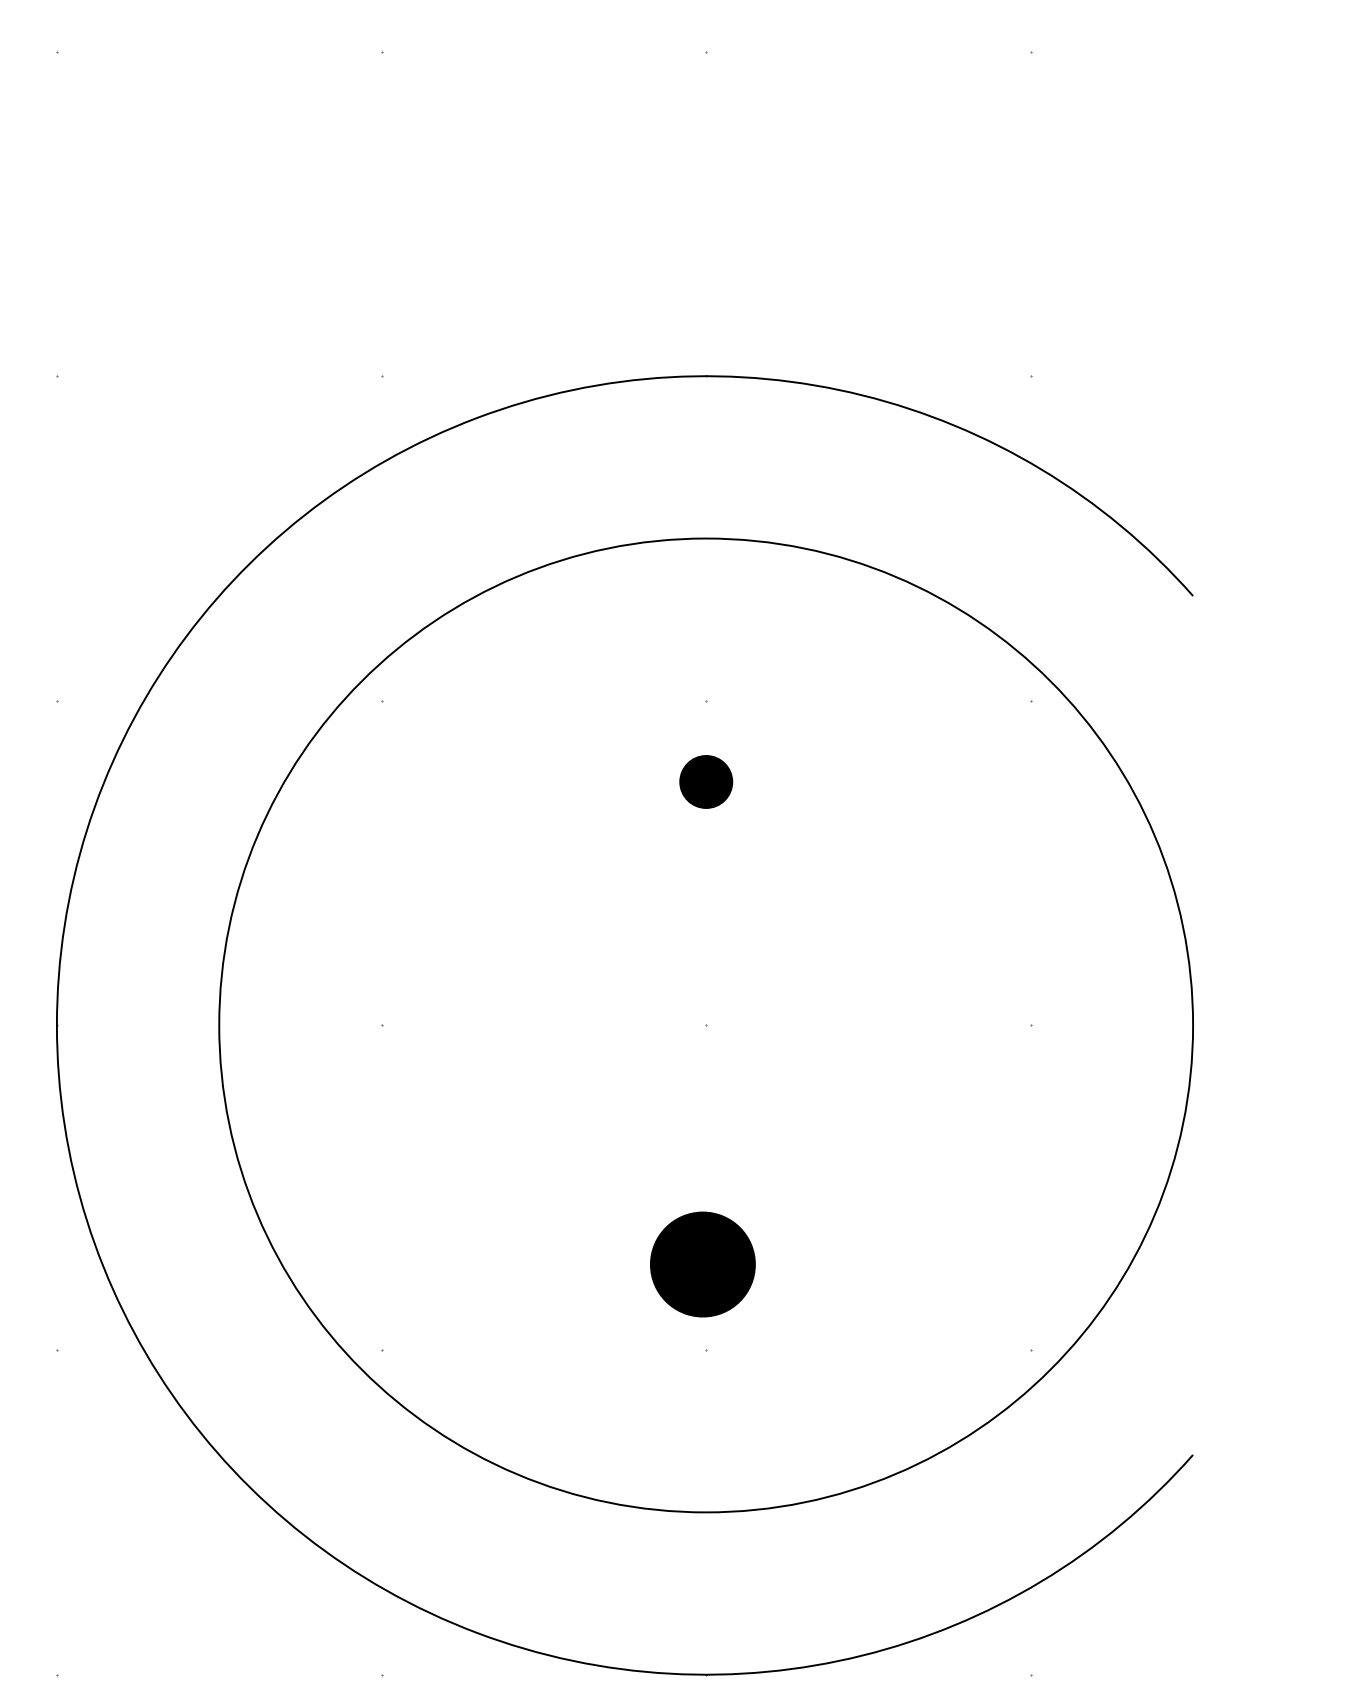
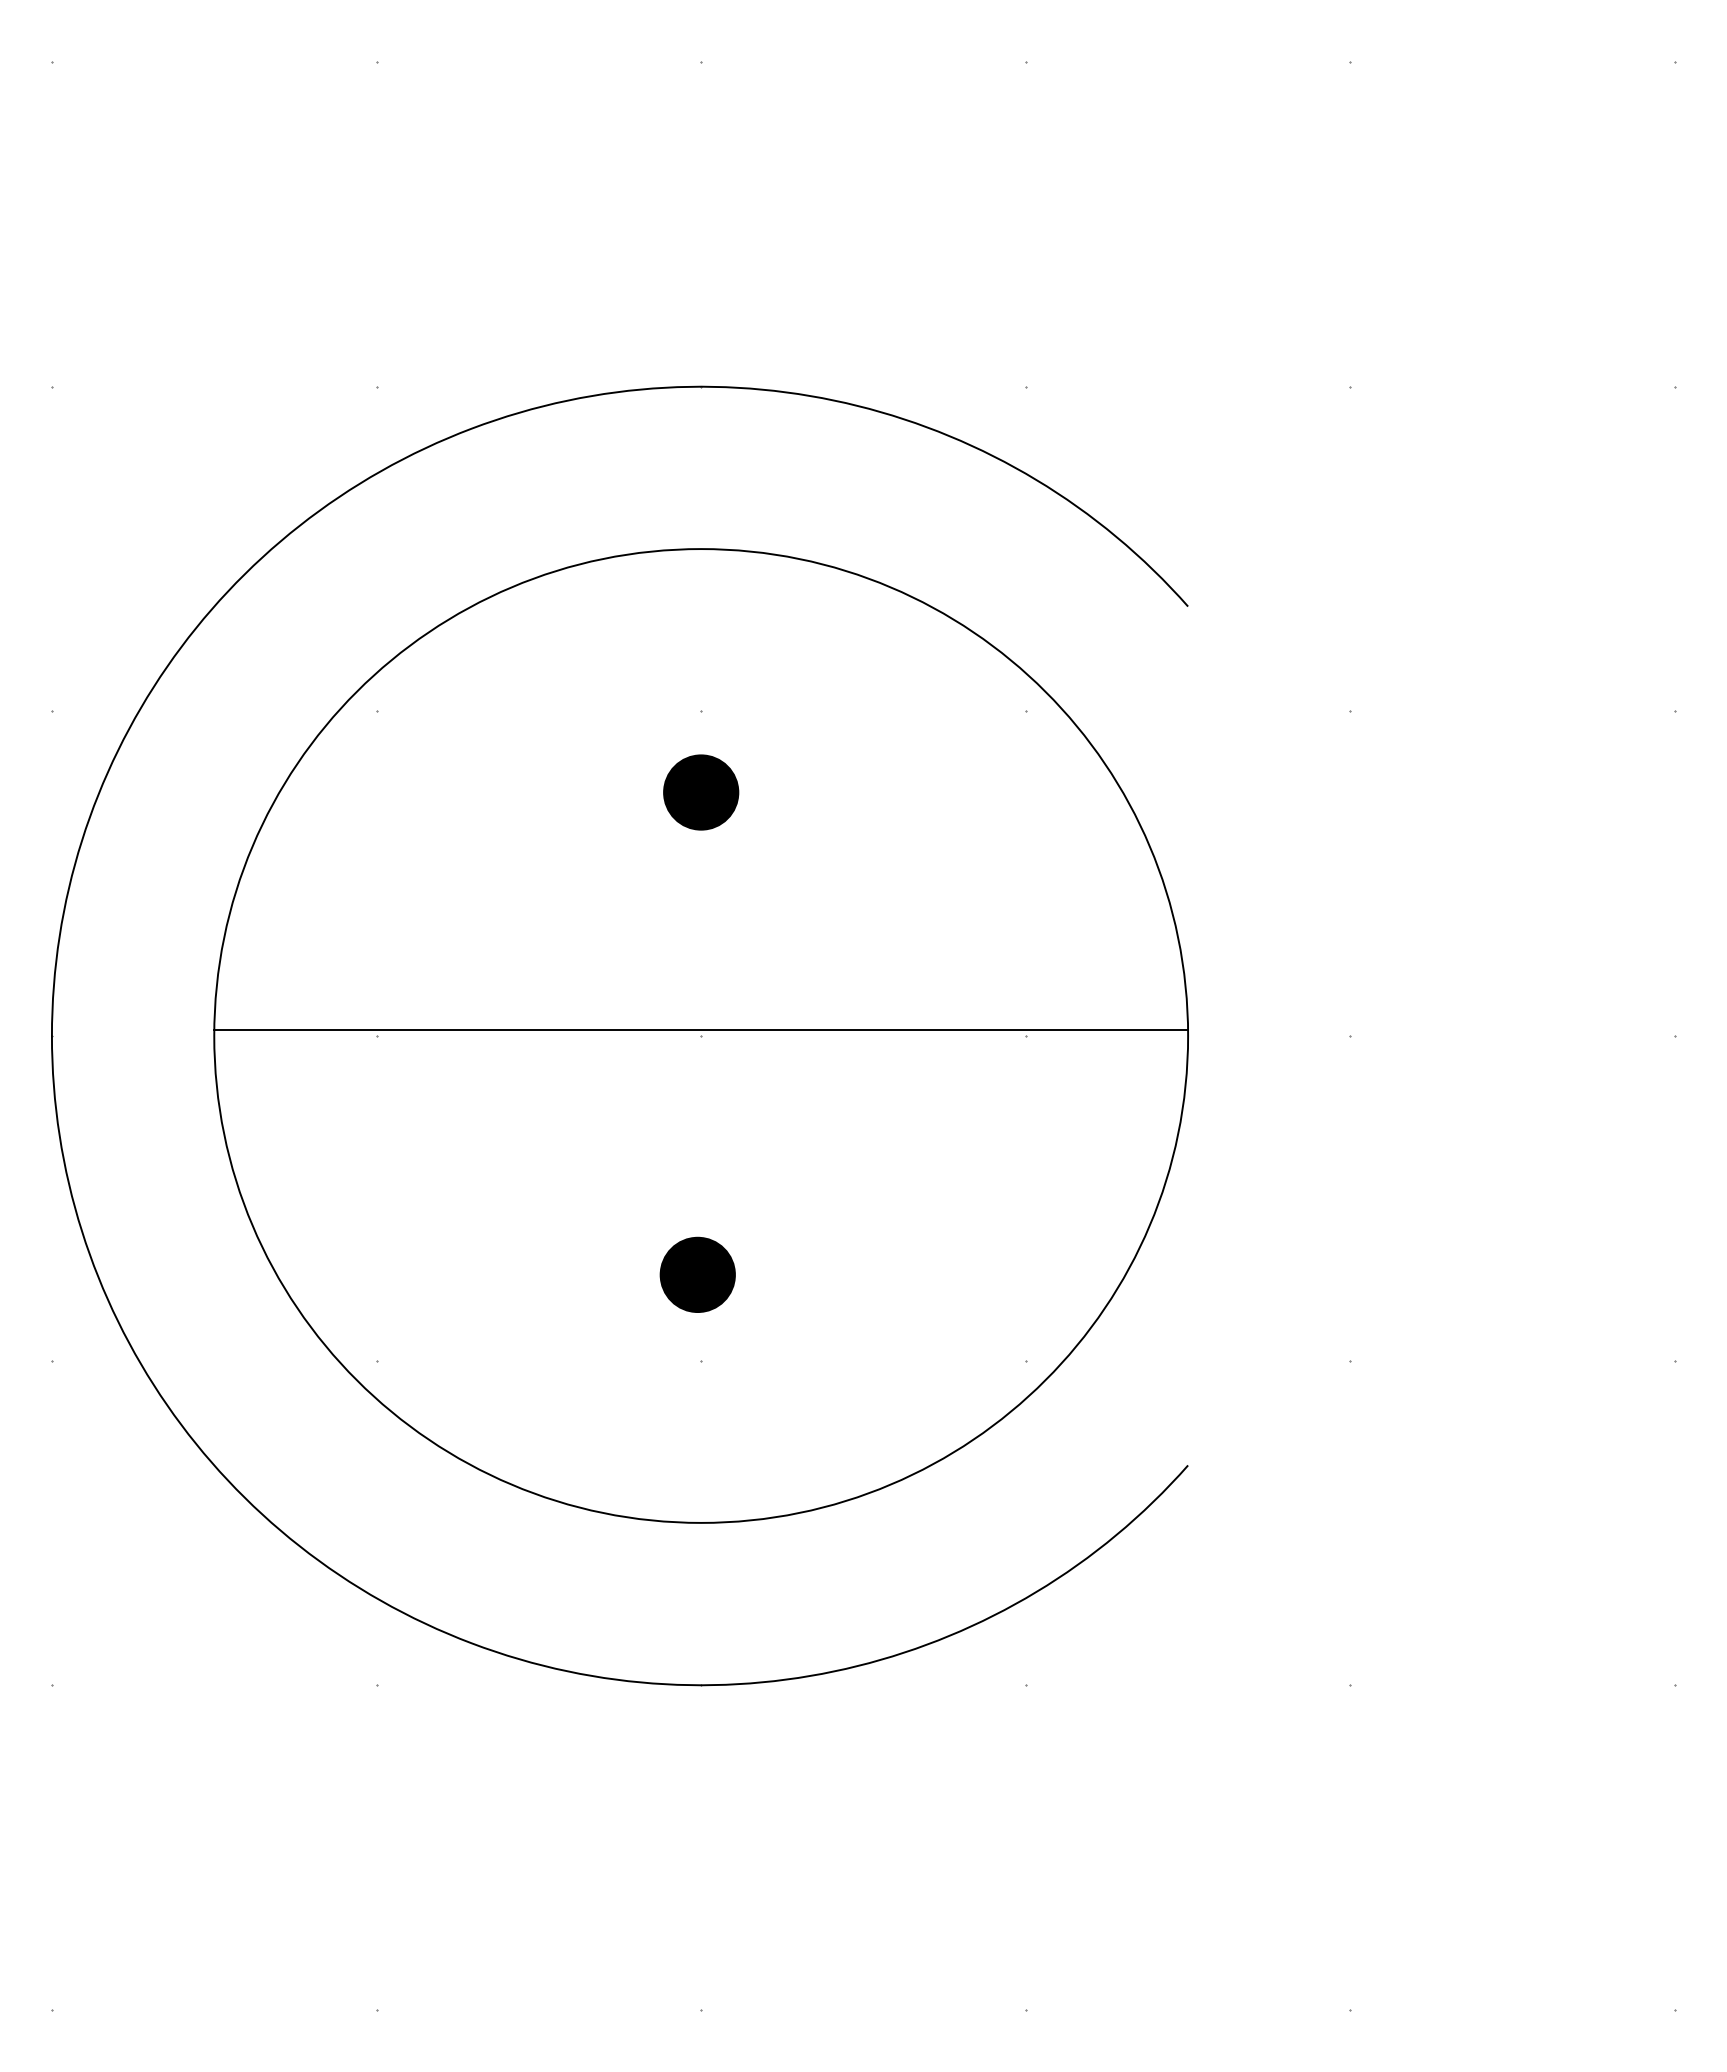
part: (706, 781) -> (701, 792), size x1.43
line: (706, 1019) -> (701, 1030), added
part: (702, 1263) -> (697, 1274), size x0.71

